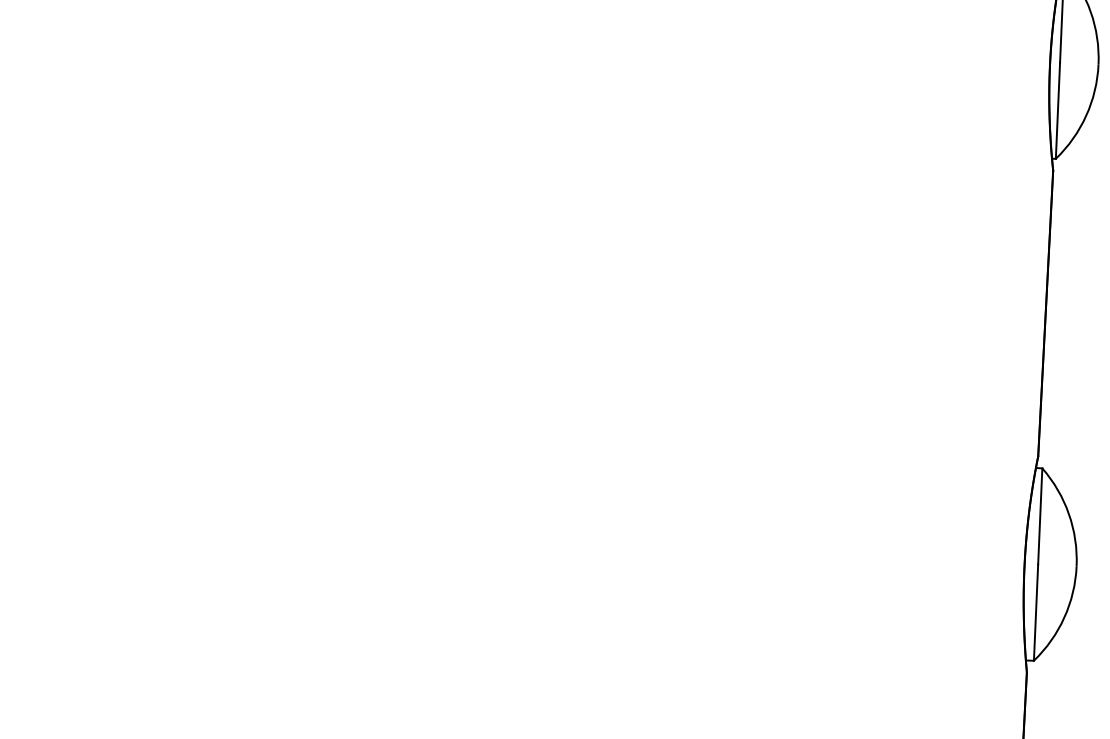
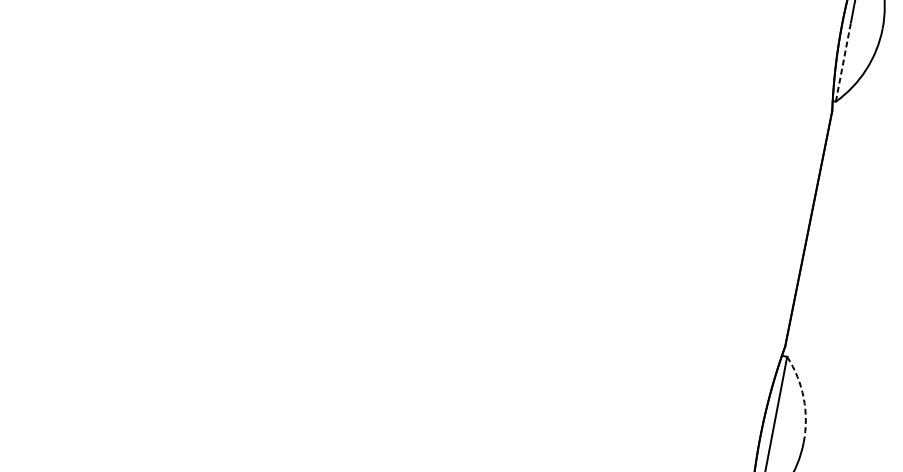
line: (1057, 110) -> (843, 61), solid -> dashed
arc: (1068, 514) -> (803, 398), solid -> dashed

